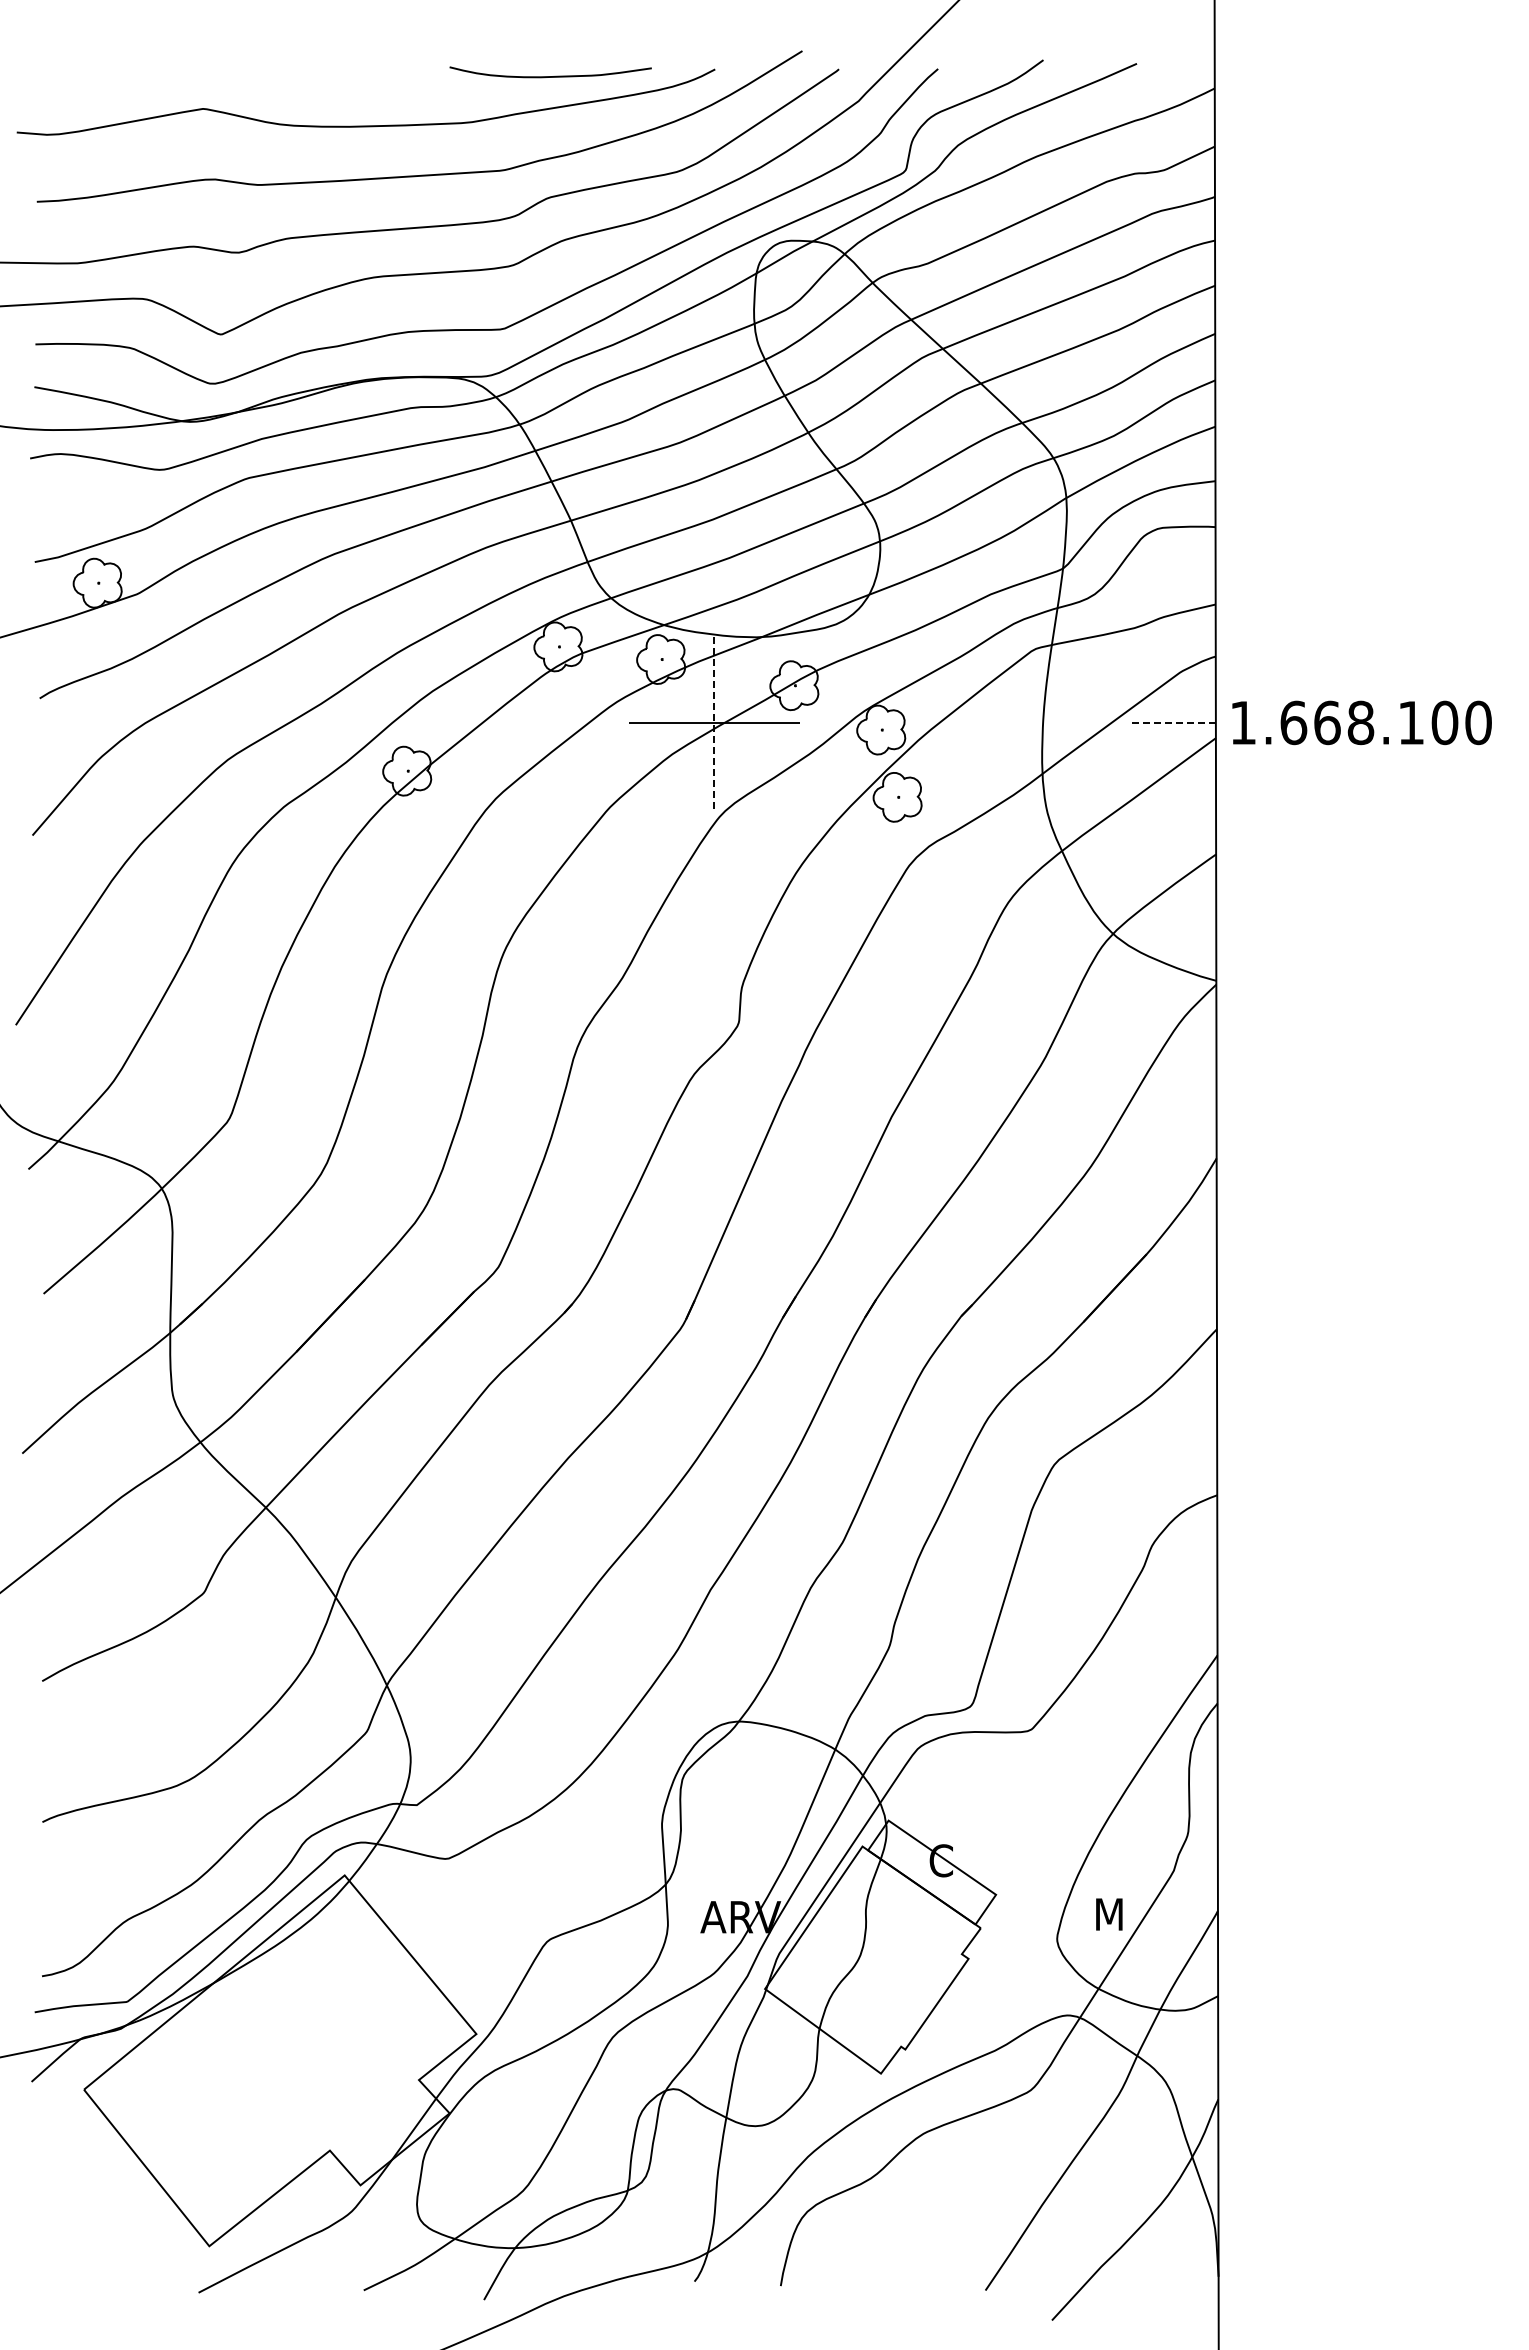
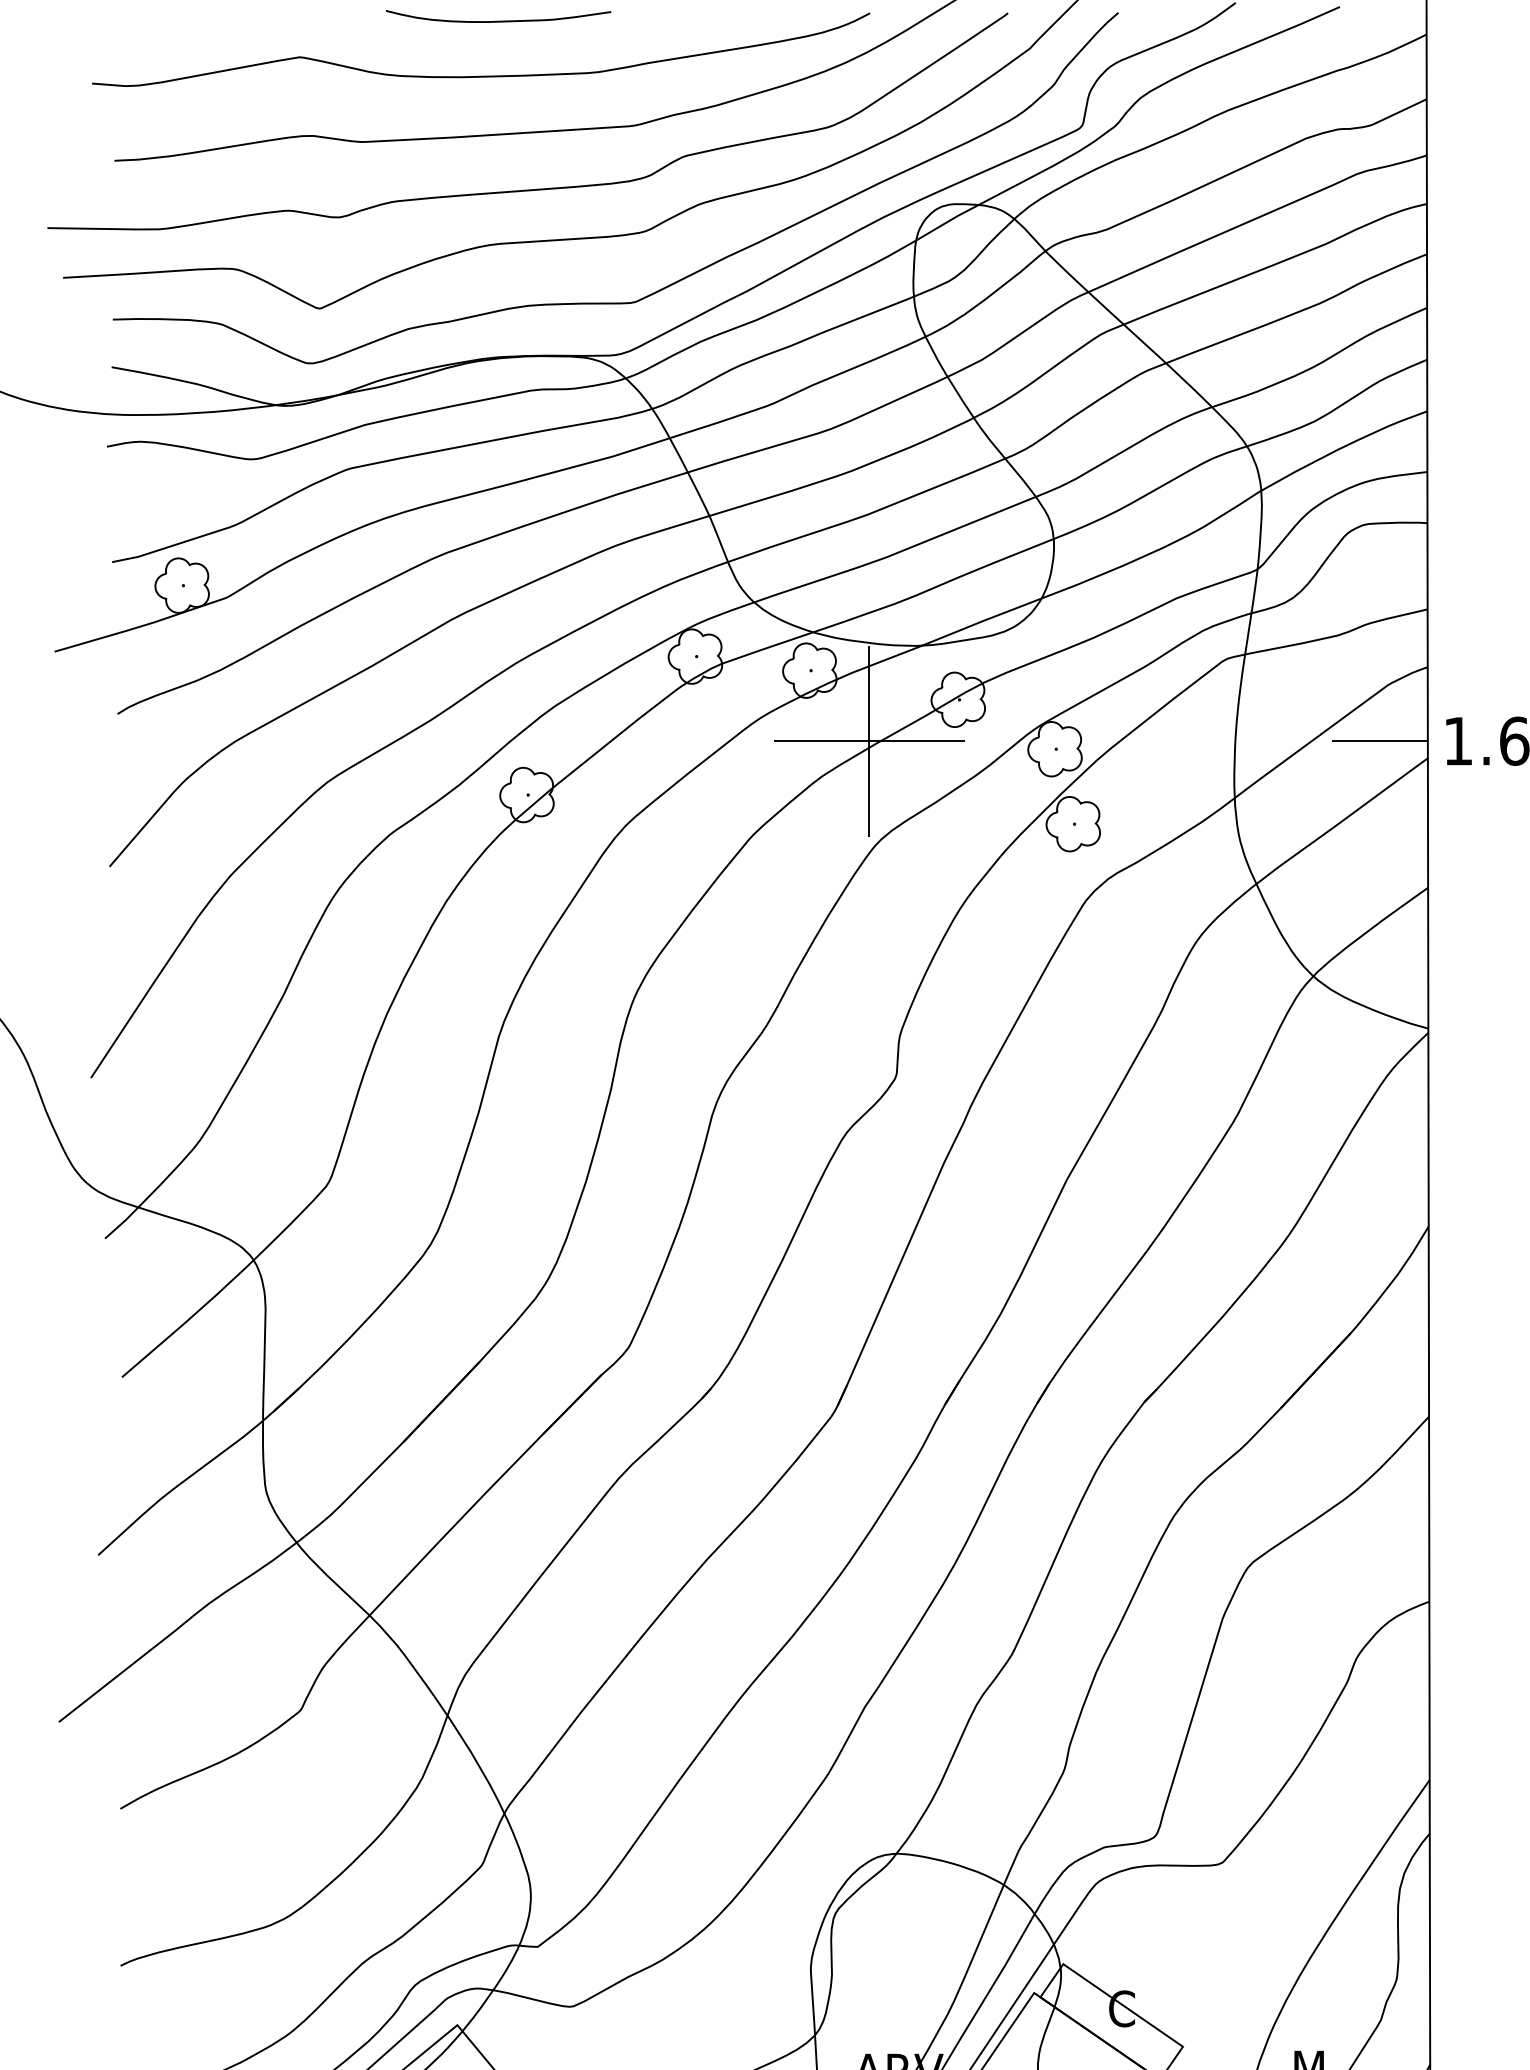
curve: (550, 76) -> (498, 21), moved
line: (714, 722) -> (869, 740), dashed -> solid
line: (1173, 722) -> (1380, 740), dashed -> solid

